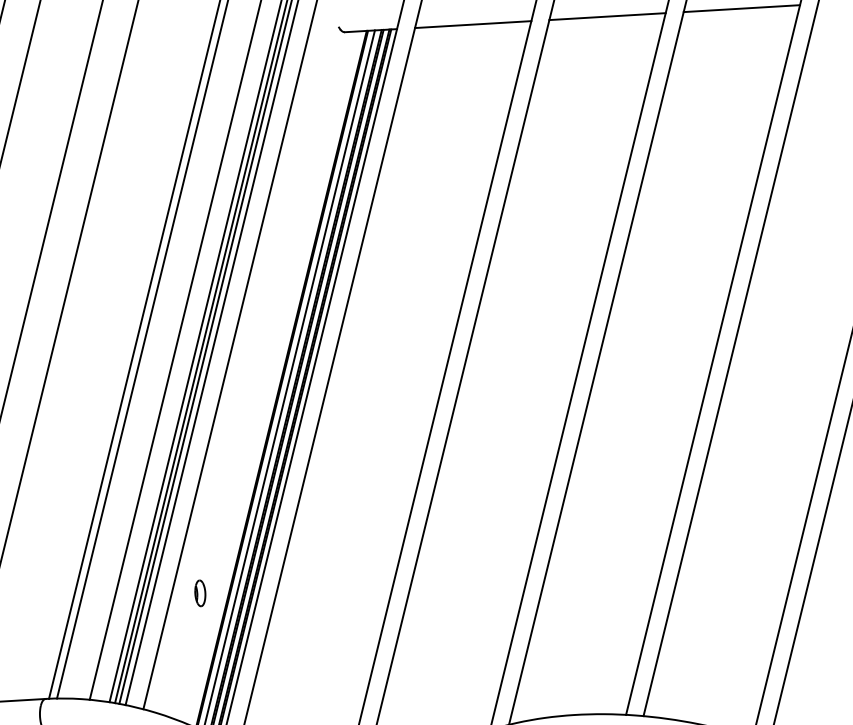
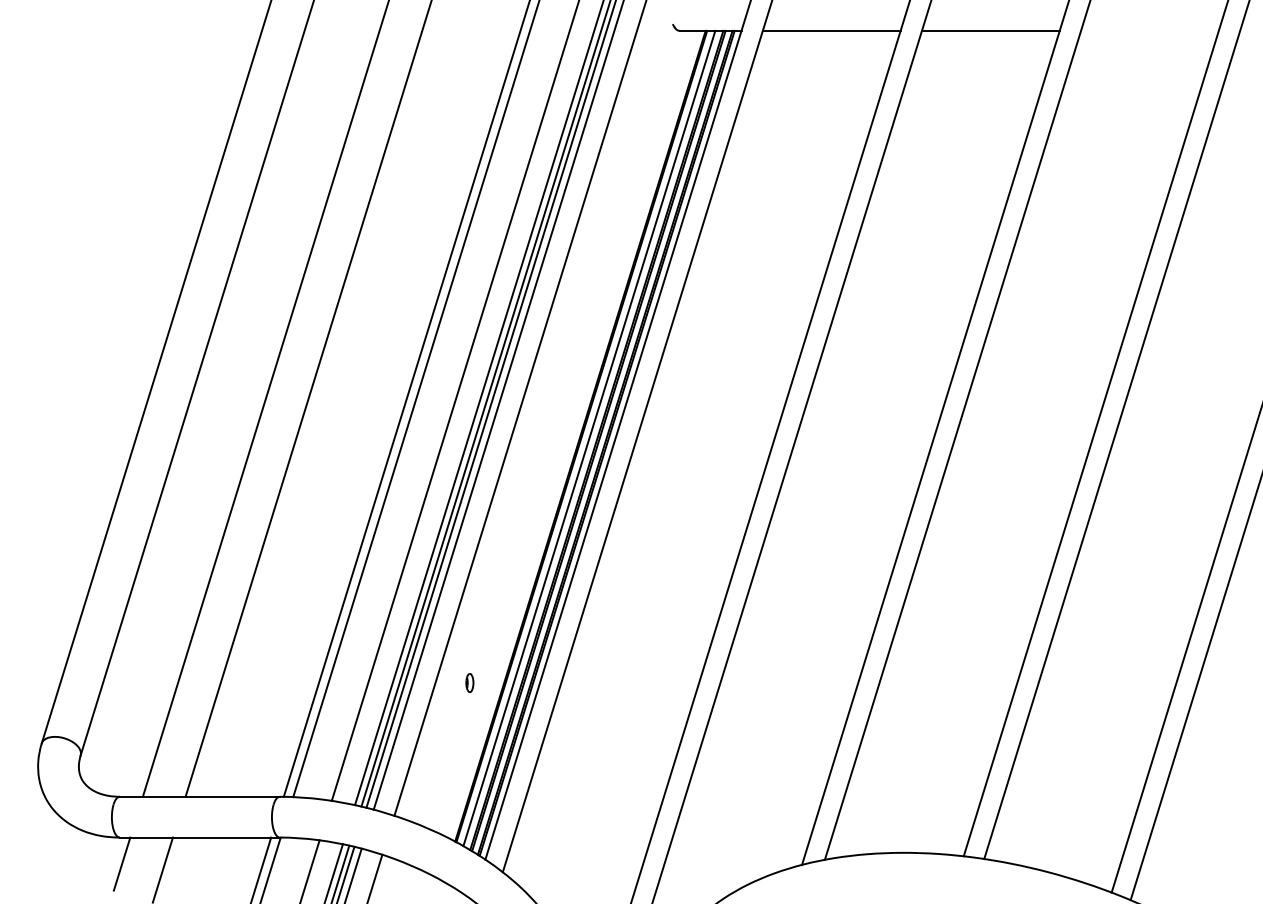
line: (741, 8) -> (1149, 30), removed
part: (200, 592) -> (469, 682), size x0.6

